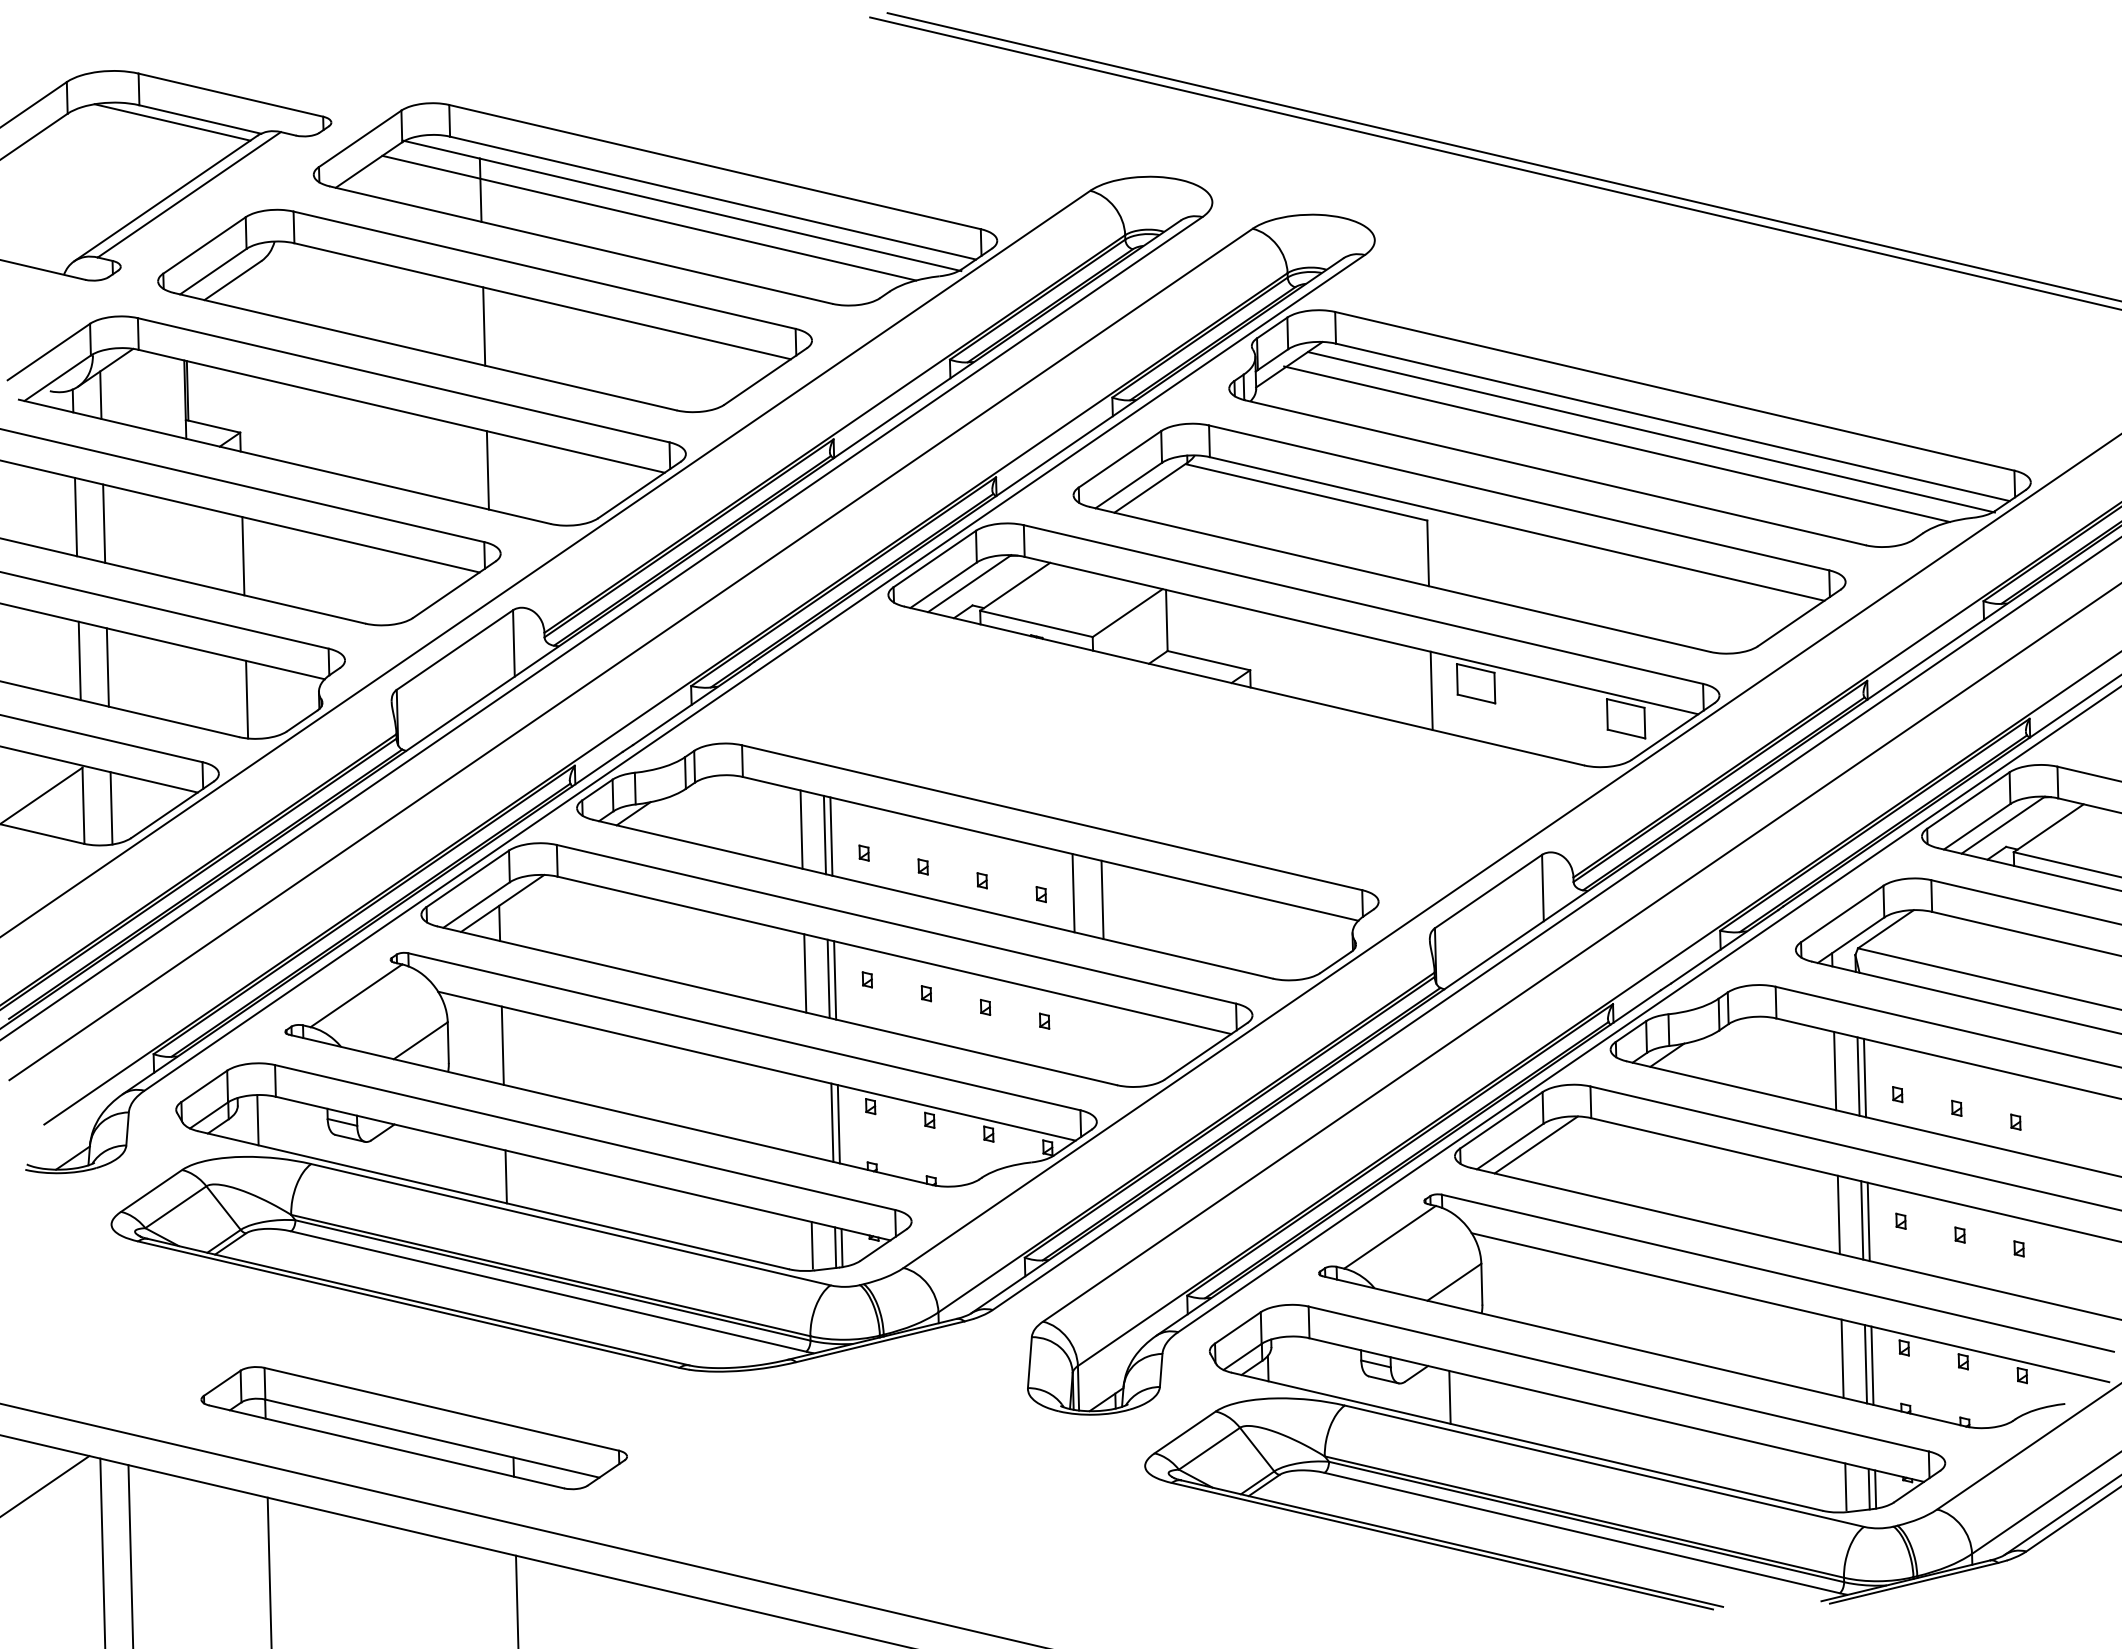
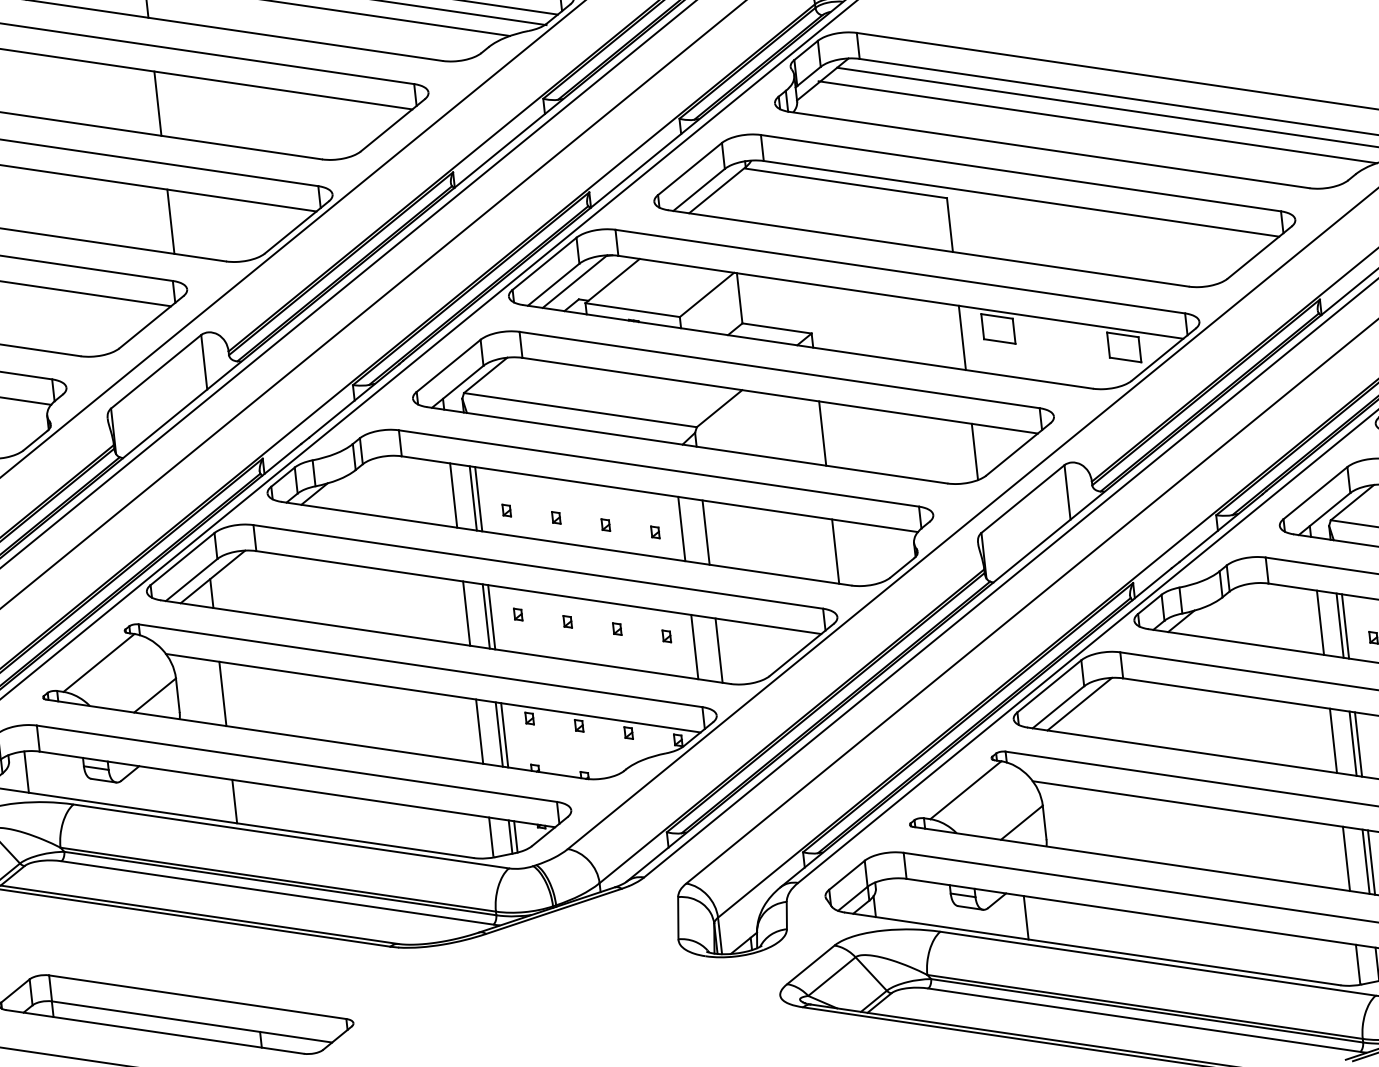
part: (1148, 751) -> (733, 407), added
line: (1257, 935) -> (836, 551), added
line: (1077, 1036) -> (694, 646), added
line: (1106, 1043) -> (719, 650), added
line: (808, 1117) -> (479, 731), added

